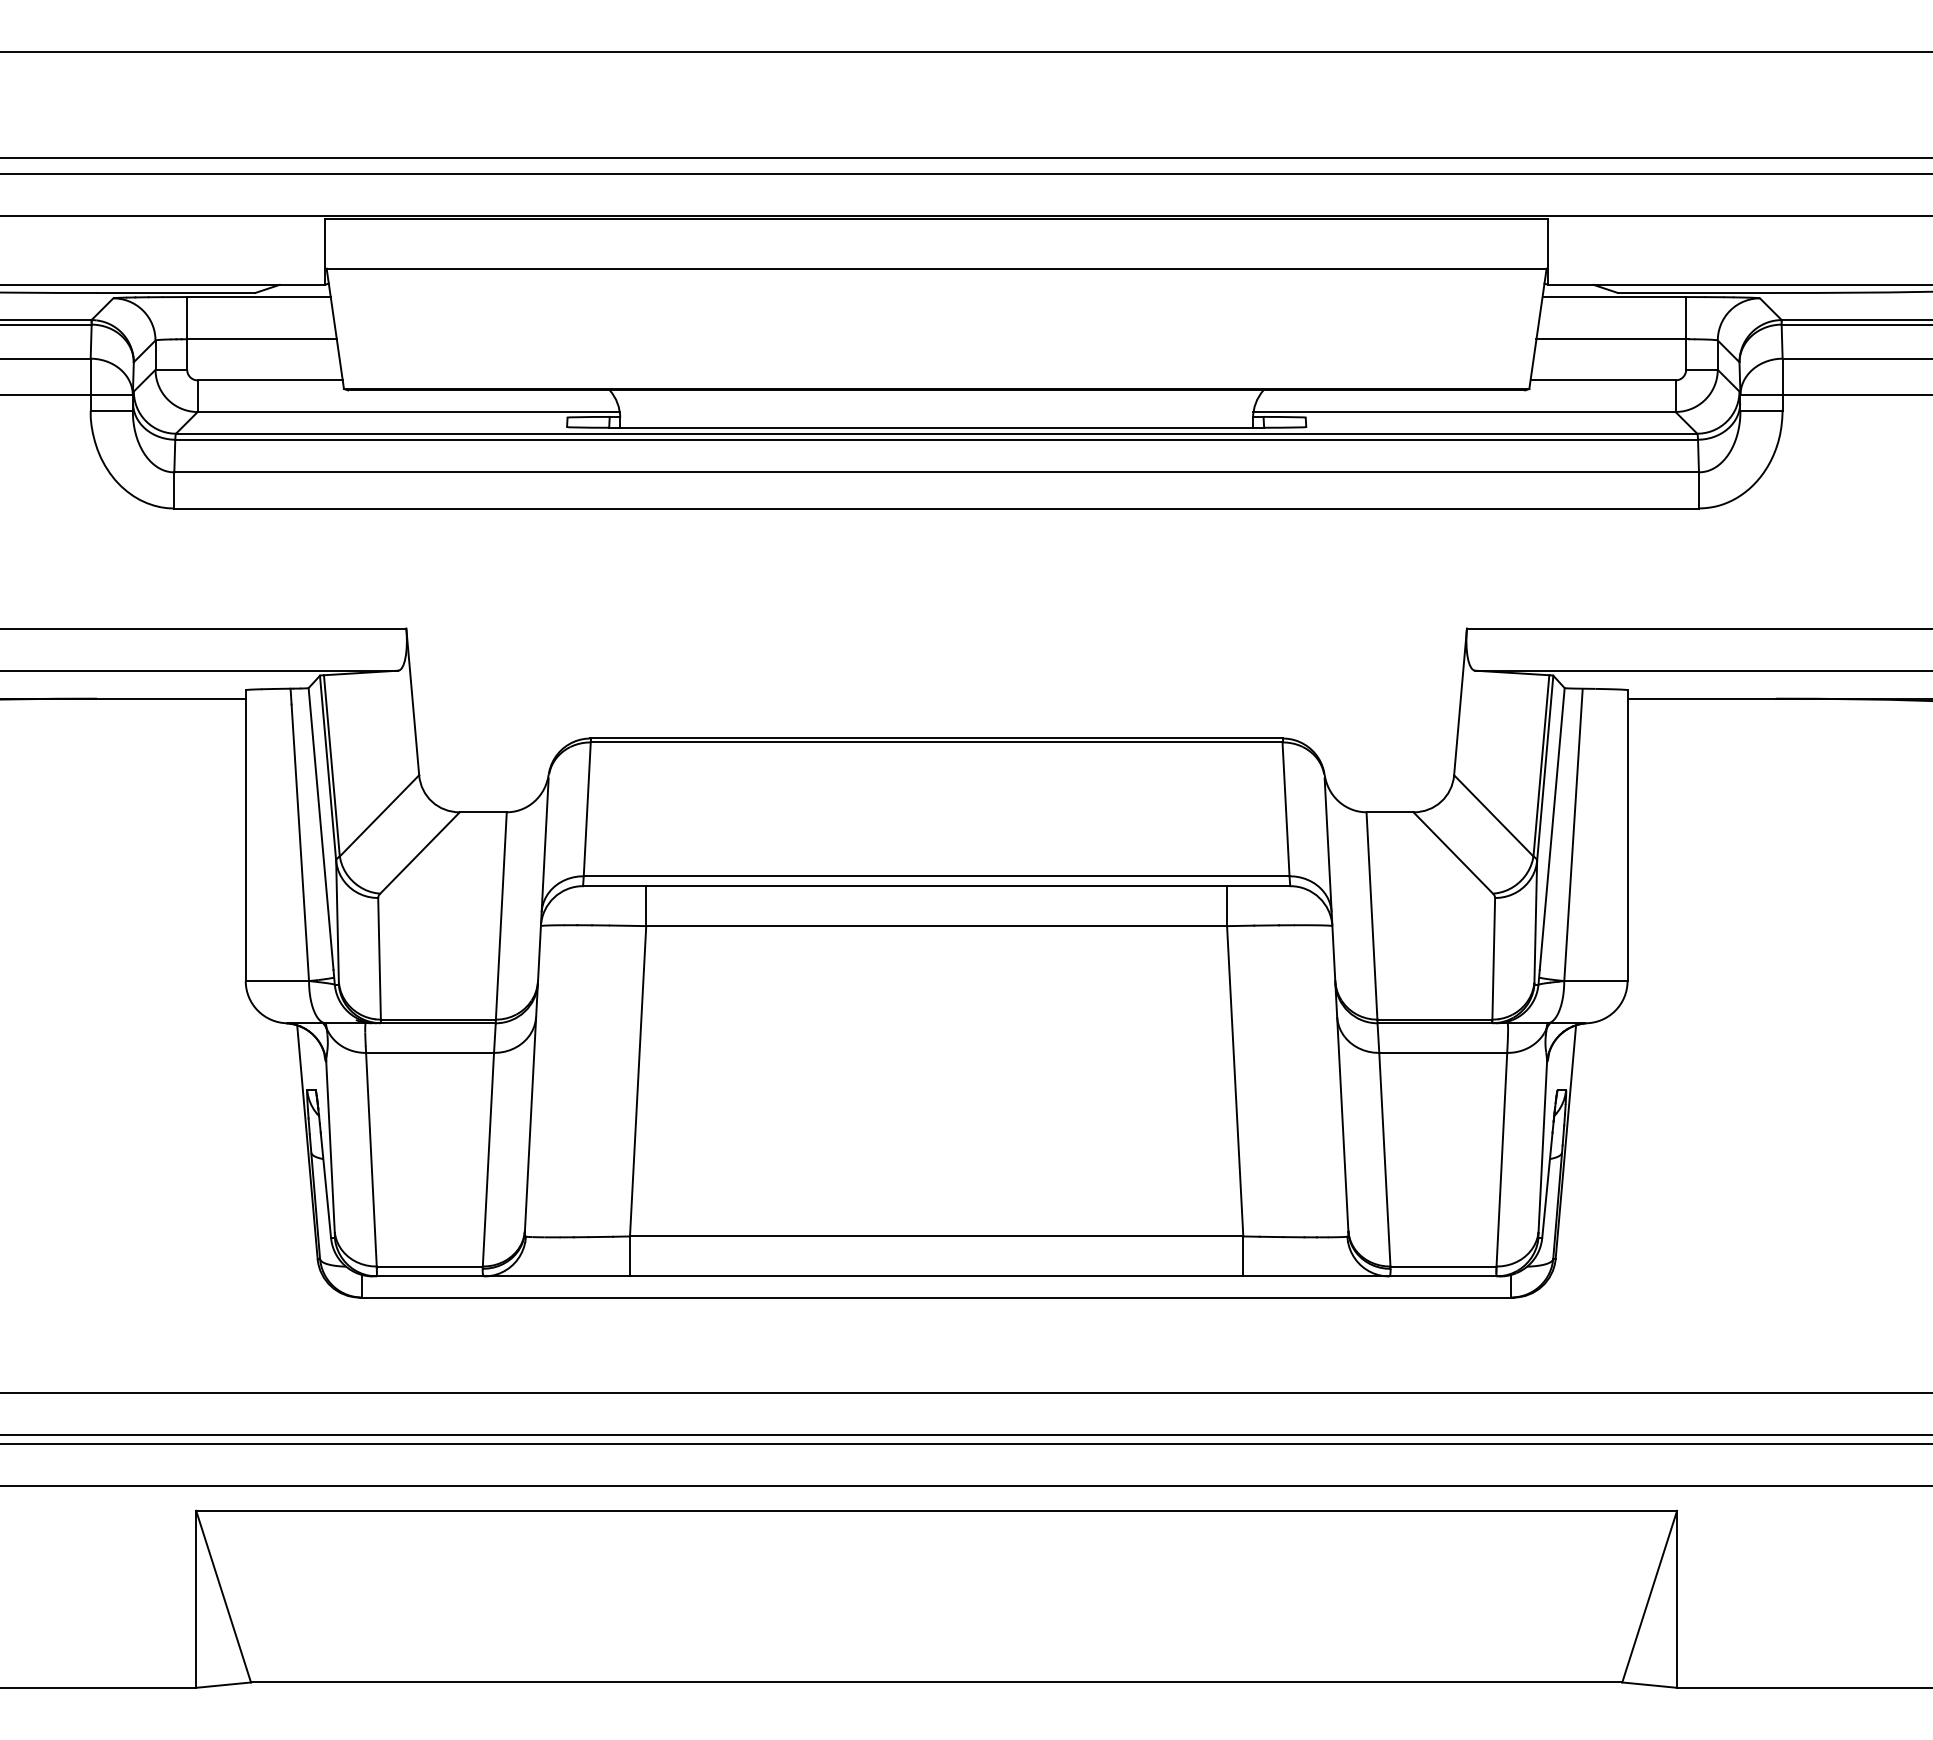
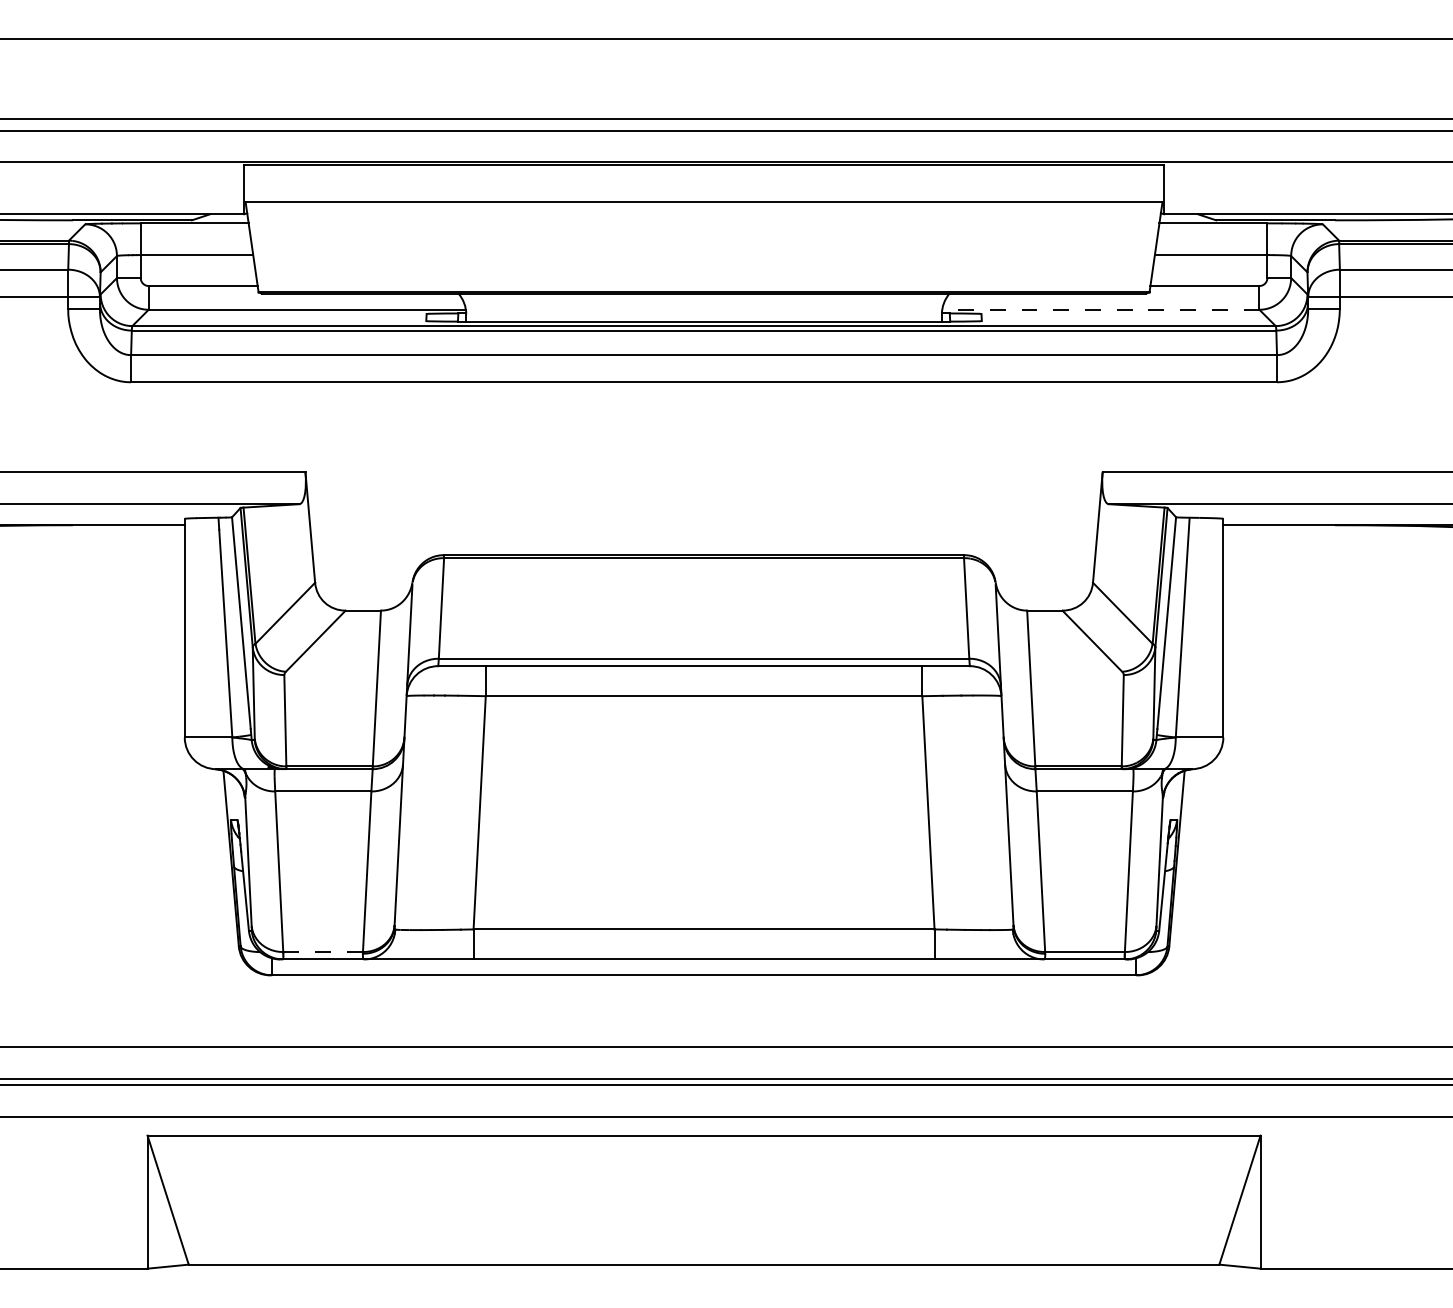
line: (1464, 411) -> (1100, 309), solid -> dashed
line: (430, 1267) -> (323, 952), solid -> dashed

